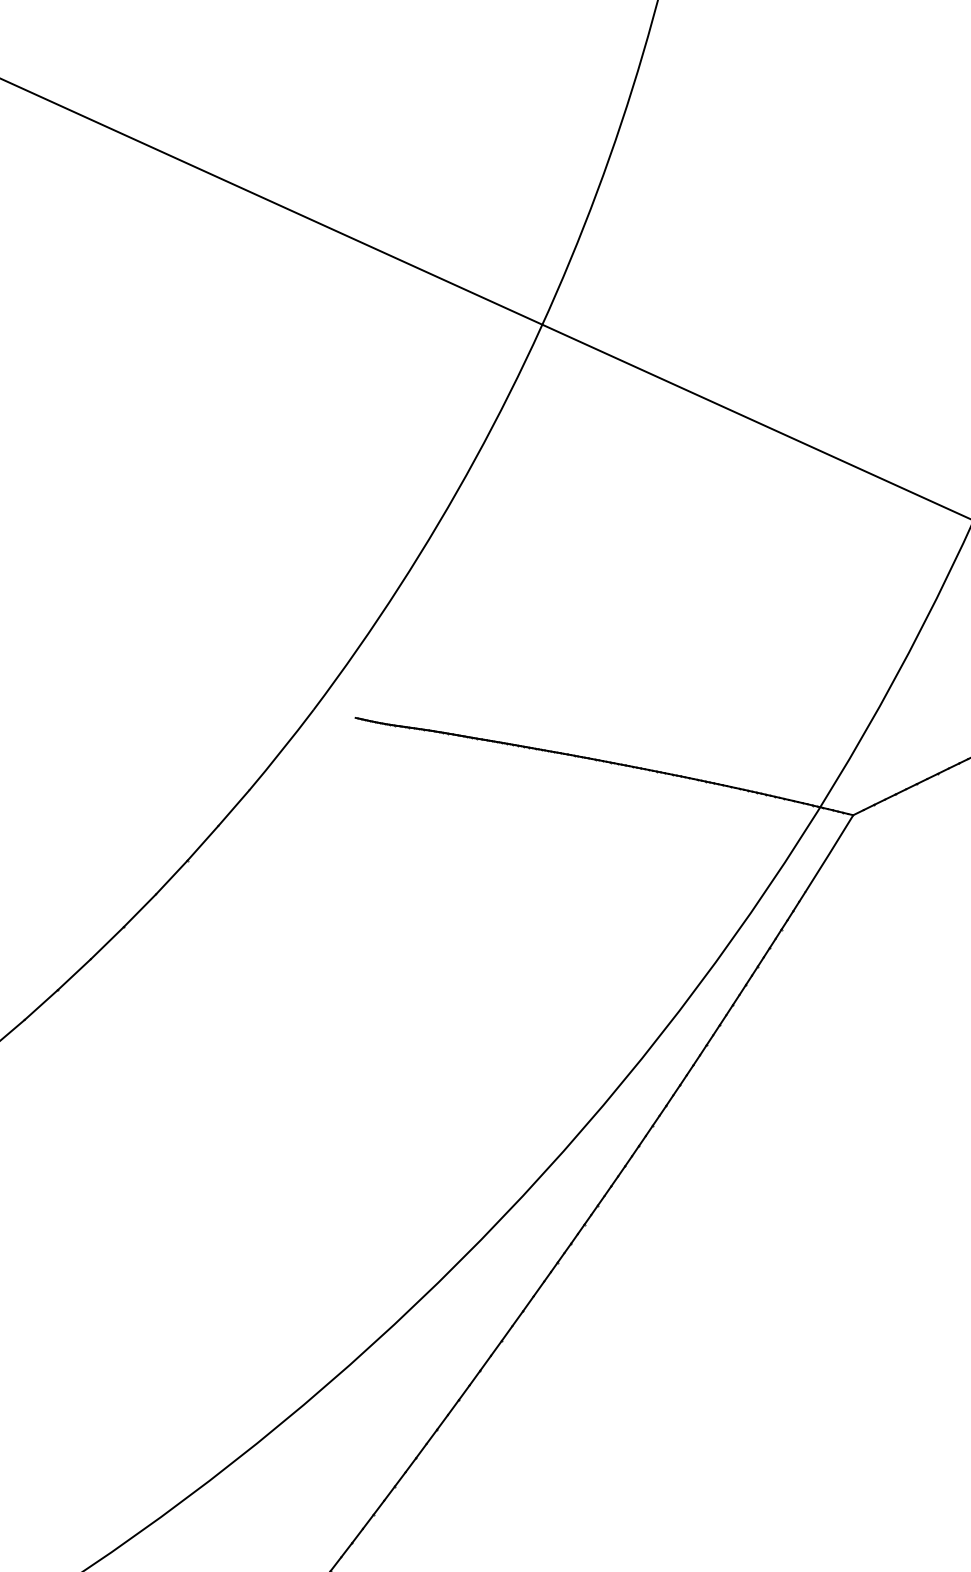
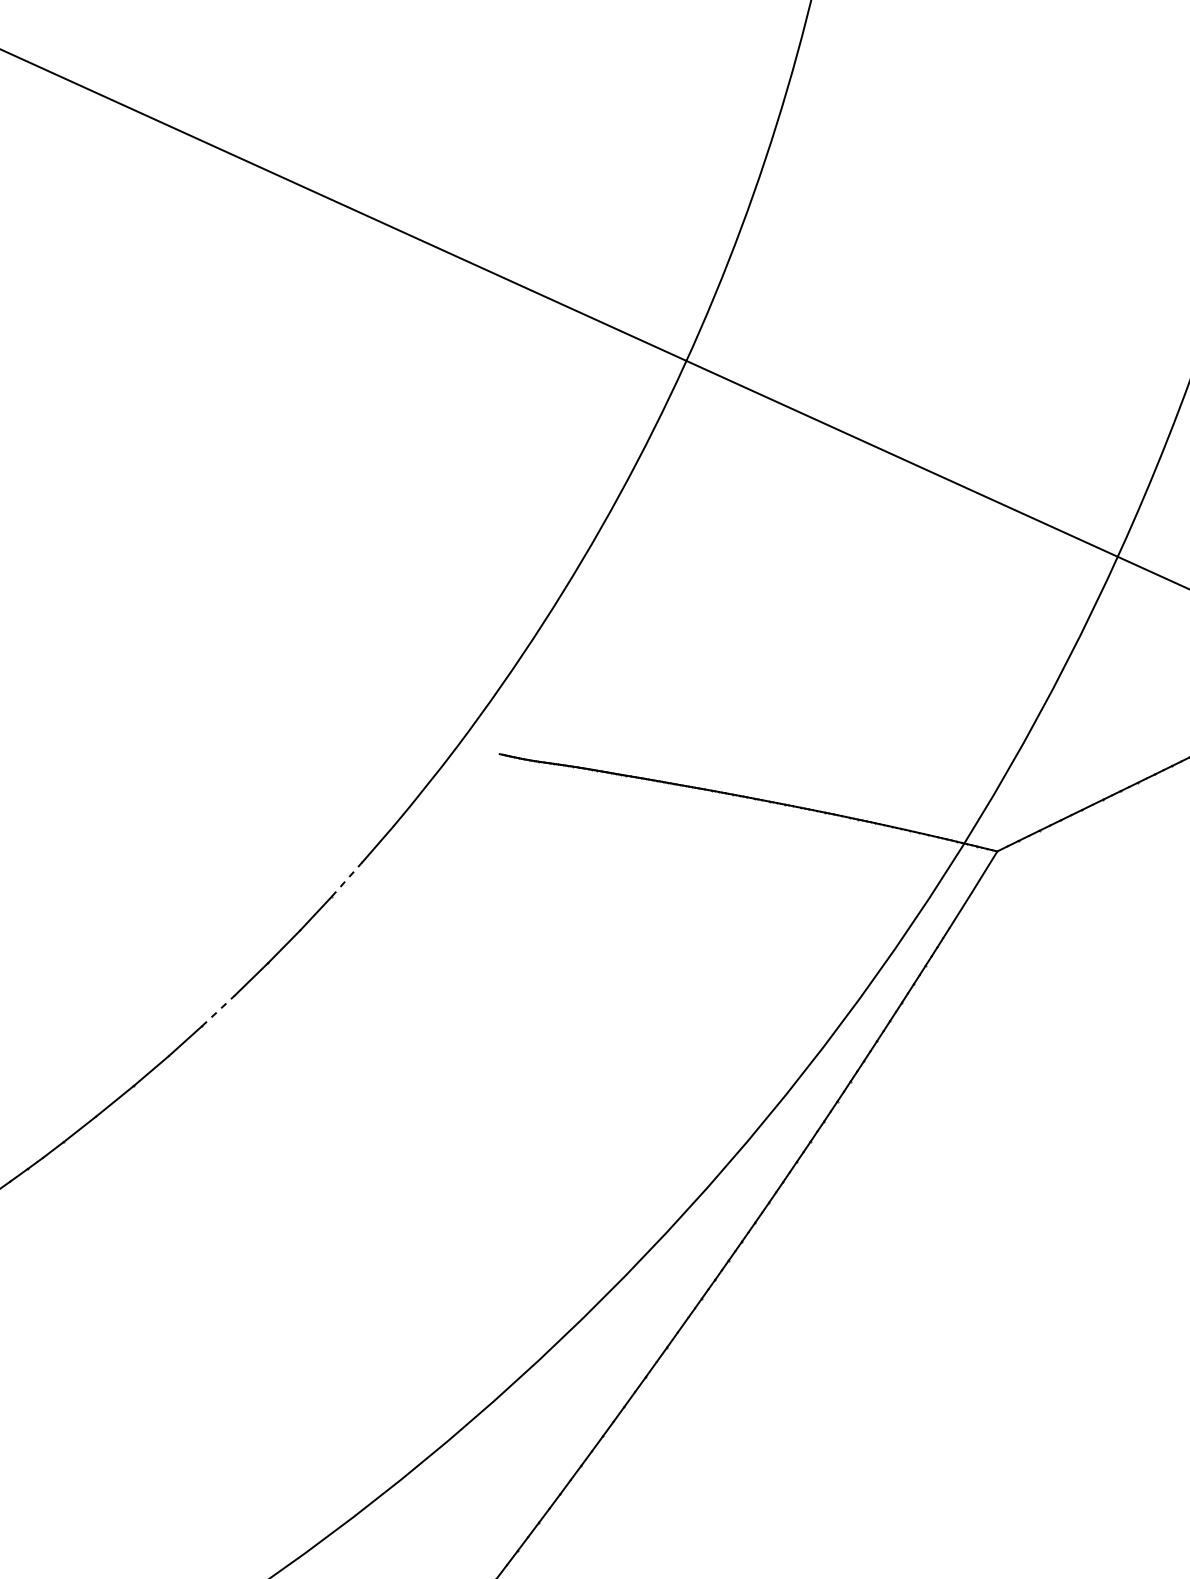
line: (203, 843) -> (347, 879), solid -> dashed
line: (74, 974) -> (218, 1010), solid -> dashed

